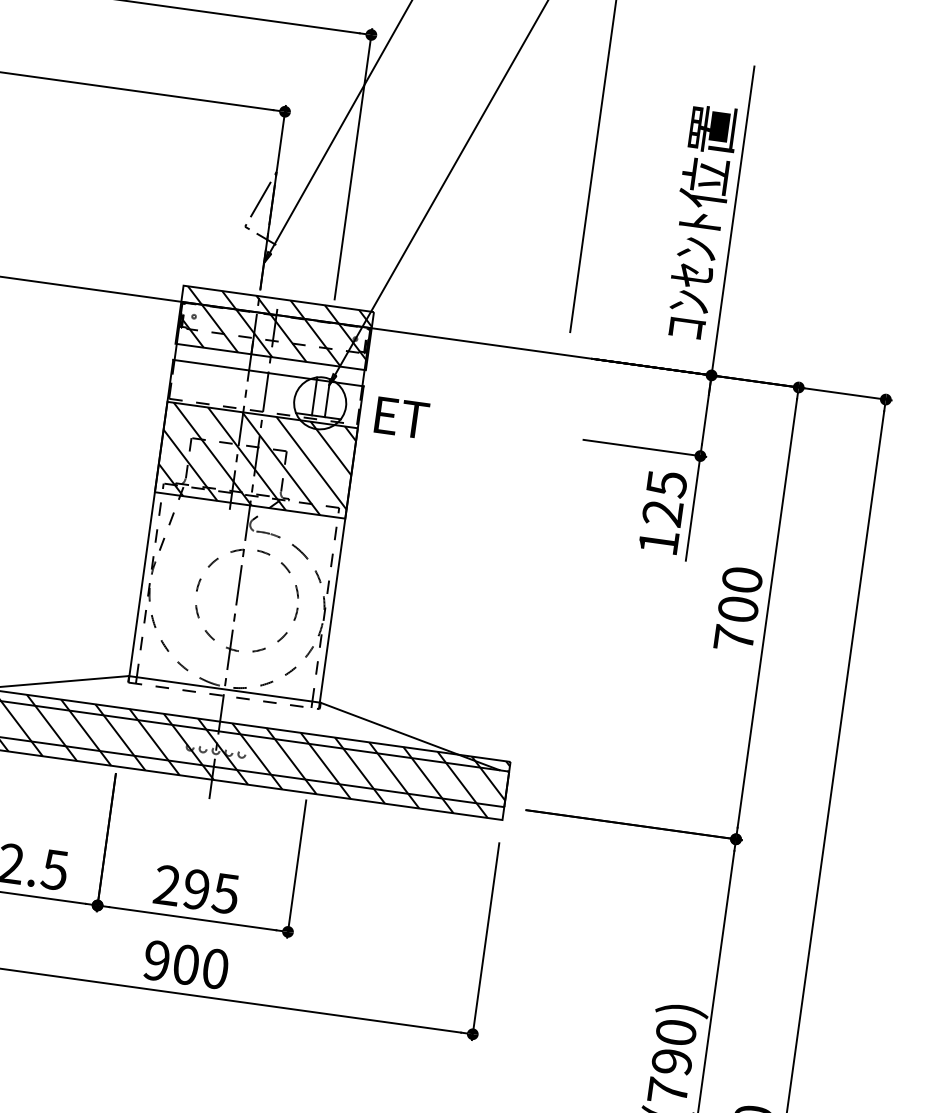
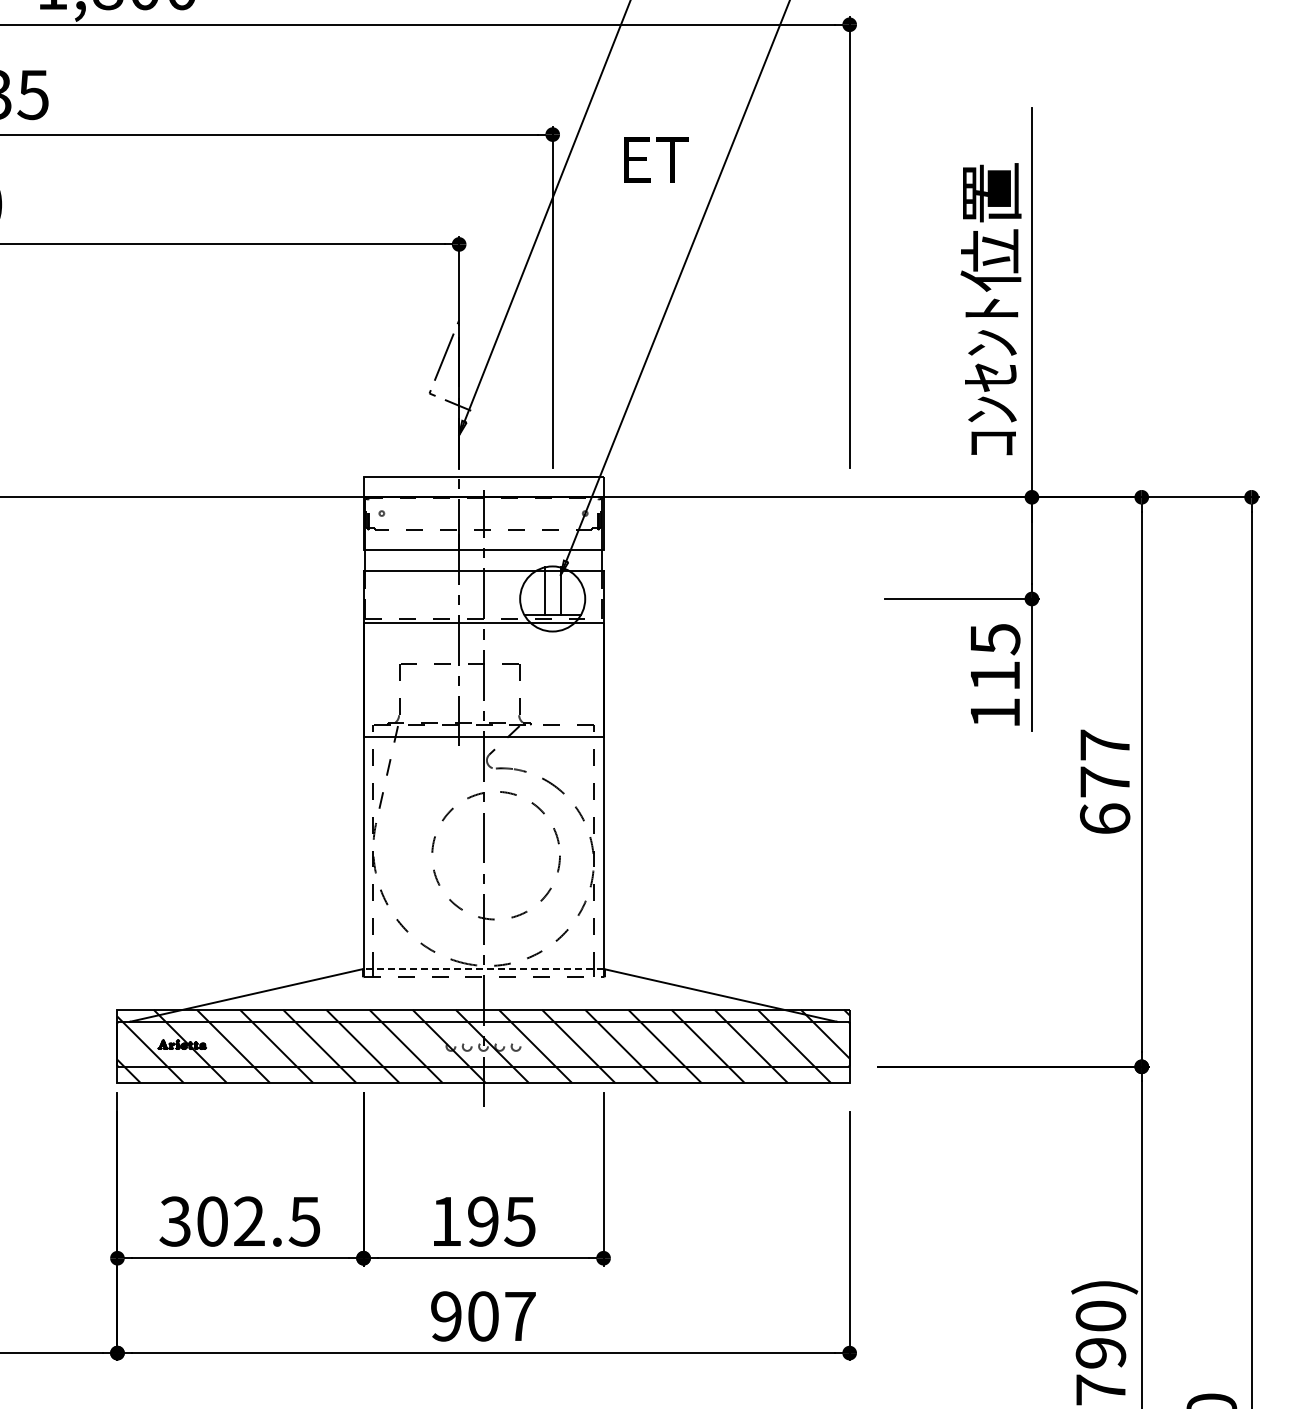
hatch: (274, 327) -> (483, 513), removed
text: (402, 417) -> (656, 159), moved
hatch: (256, 460) -> (483, 680), removed
text: (662, 512) -> (994, 675), 125 -> 115
text: (737, 608) -> (1104, 781), 700 -> 677
line: (224, 689) -> (483, 969), solid -> dashed
text: (167, 884) -> (446, 1220), 295 -> 195
text: (215, 968) -> (520, 1316), 900 -> 907

